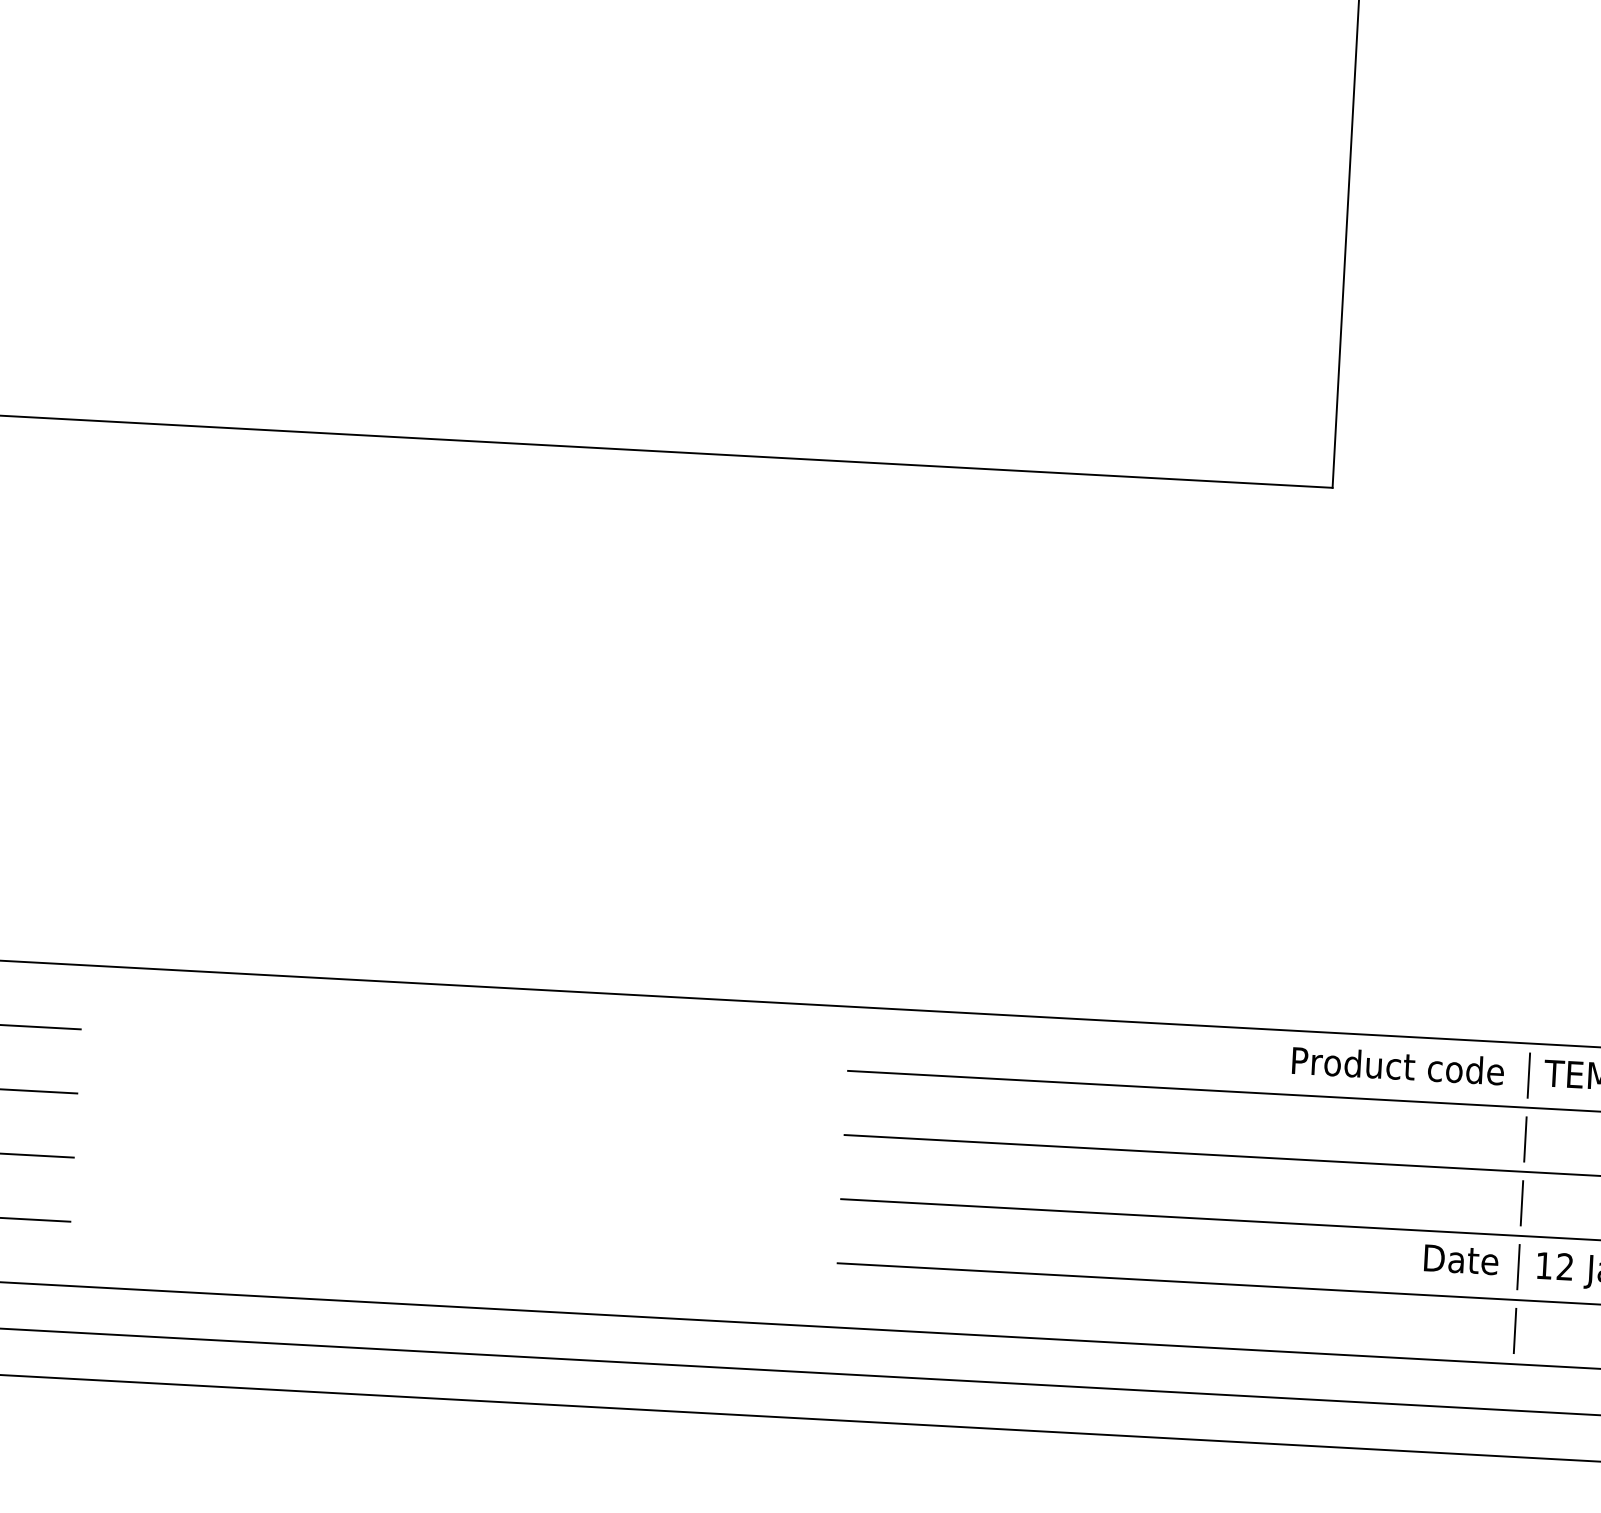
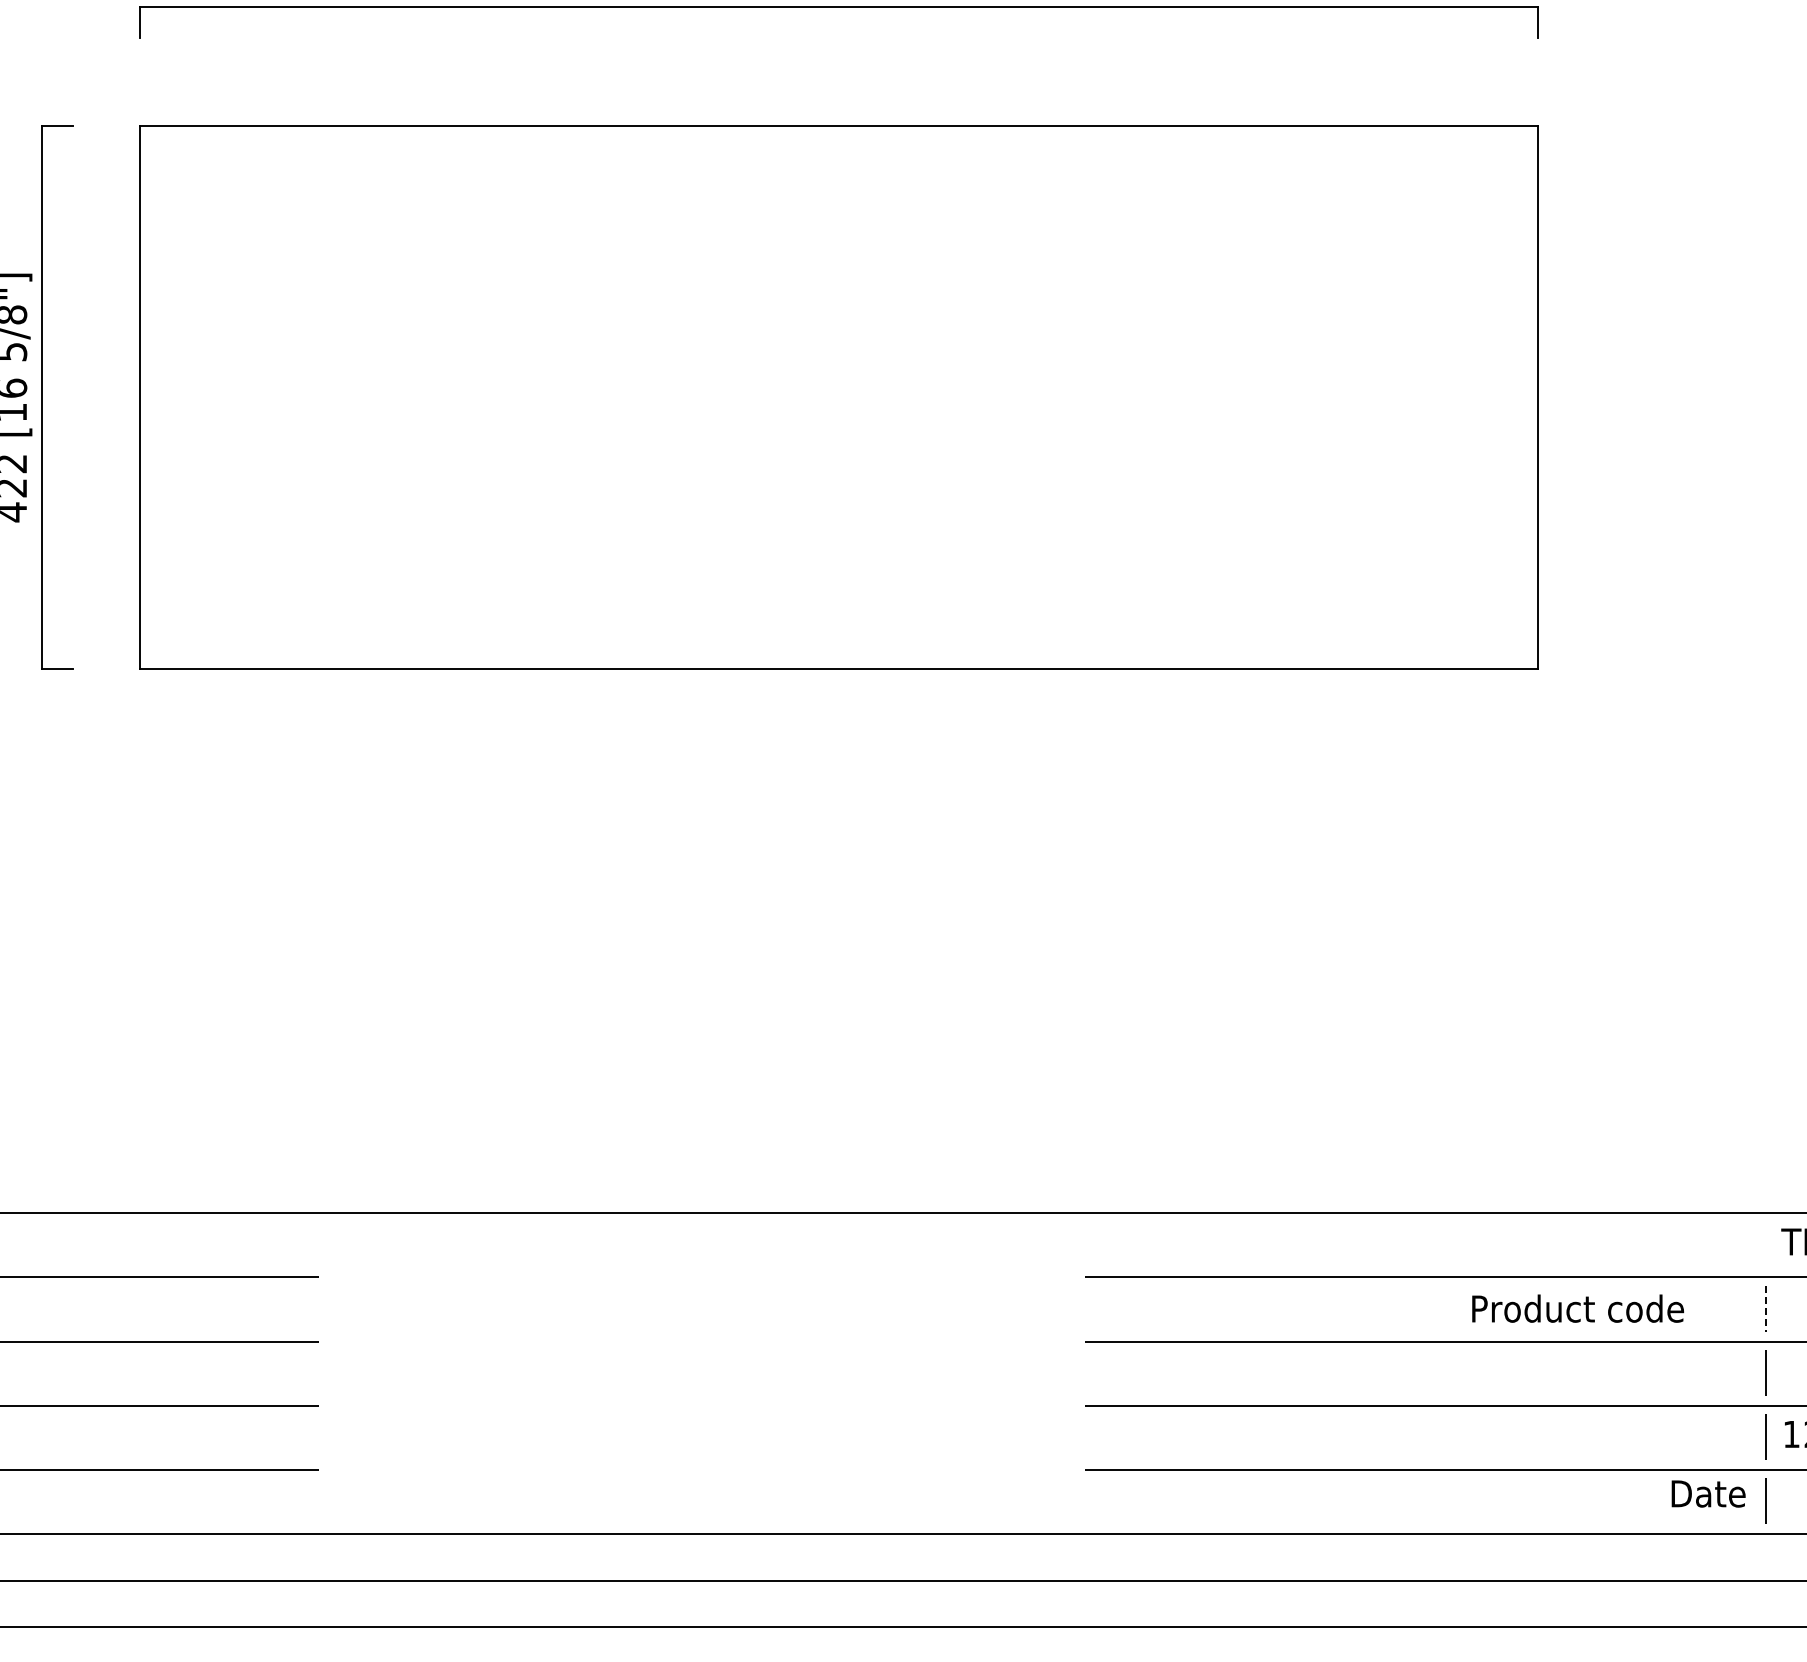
text: (1397, 1065) -> (1577, 1308), moved
line: (1528, 1074) -> (1765, 1244), removed
line: (1525, 1139) -> (1766, 1309), solid -> dashed
text: (1461, 1259) -> (1708, 1493), moved

